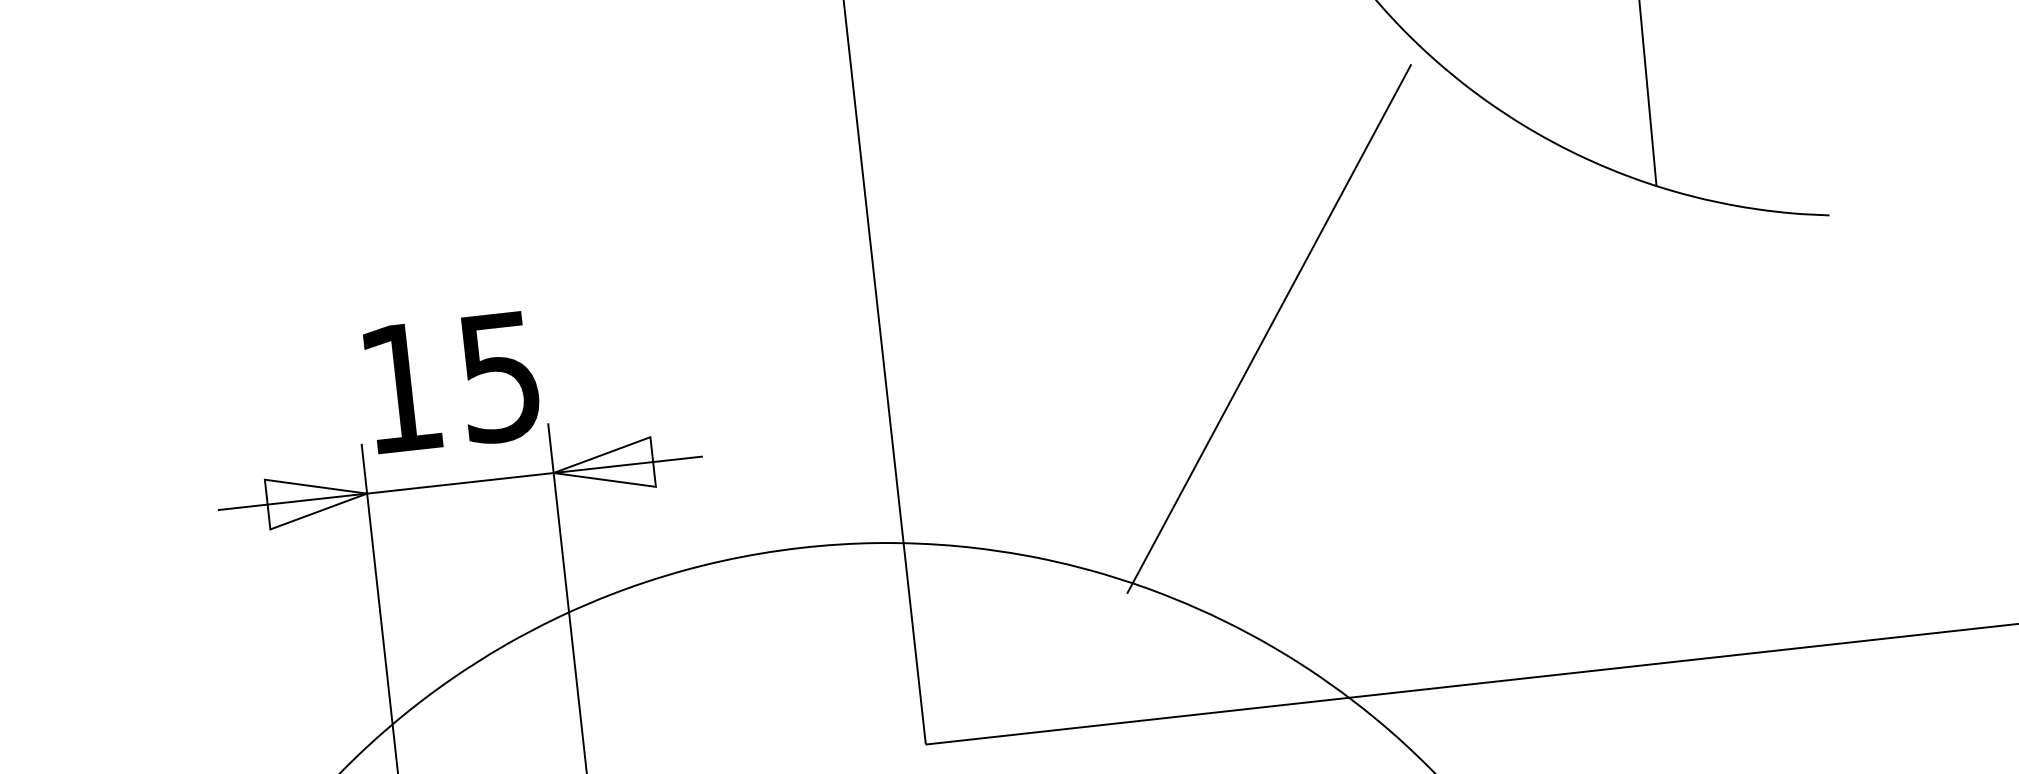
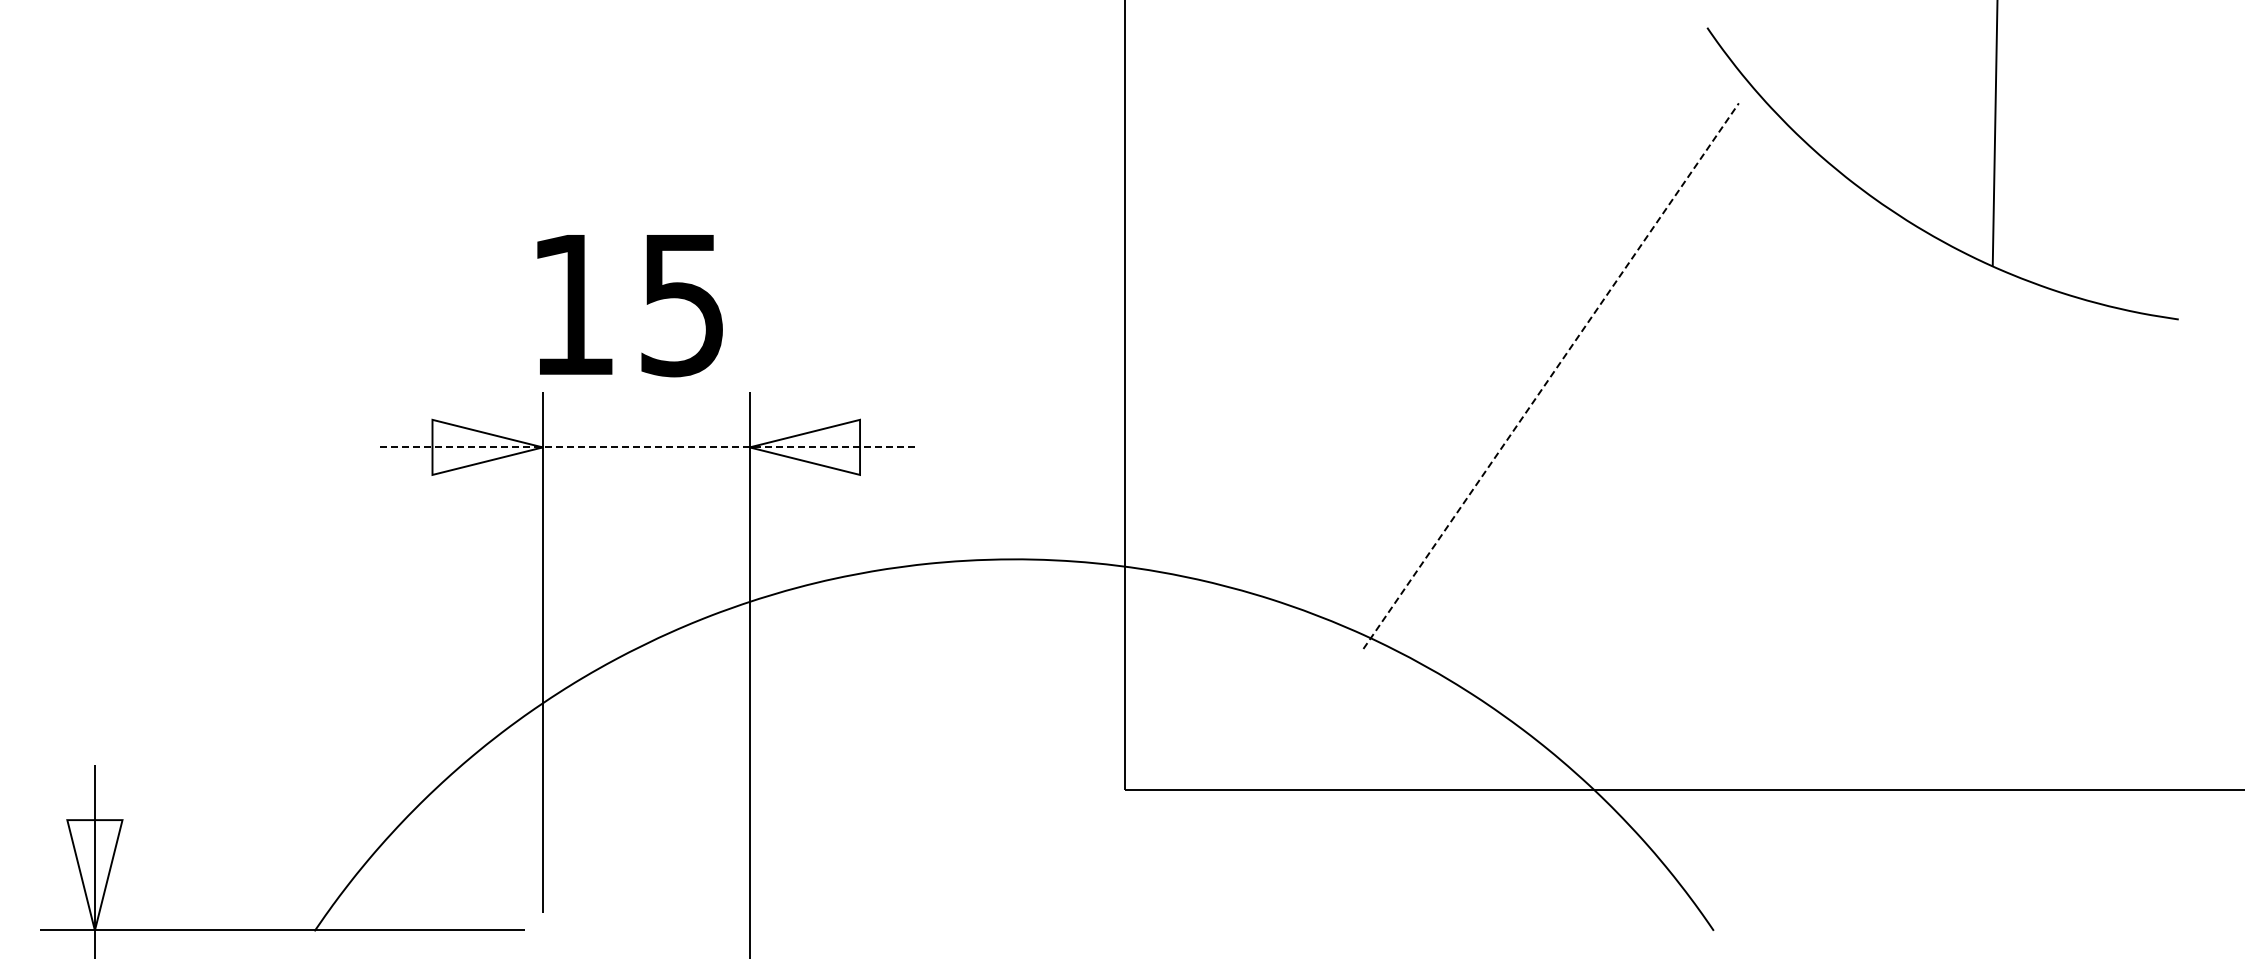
line: (1269, 328) -> (1551, 375), solid -> dashed
text: (452, 383) -> (629, 306), moved
line: (459, 483) -> (645, 447), solid -> dashed

